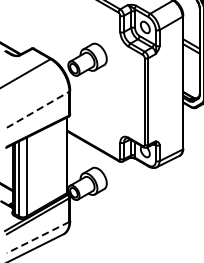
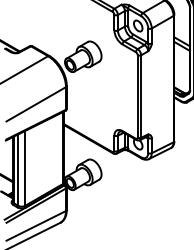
line: (38, 109) -> (36, 104), dashed -> solid
line: (37, 238) -> (35, 226), dashed -> solid

